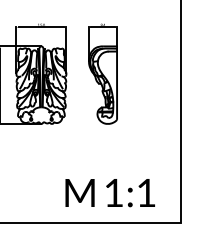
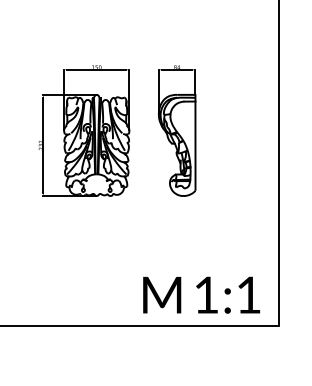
text: (110, 192) -> (201, 294), moved

